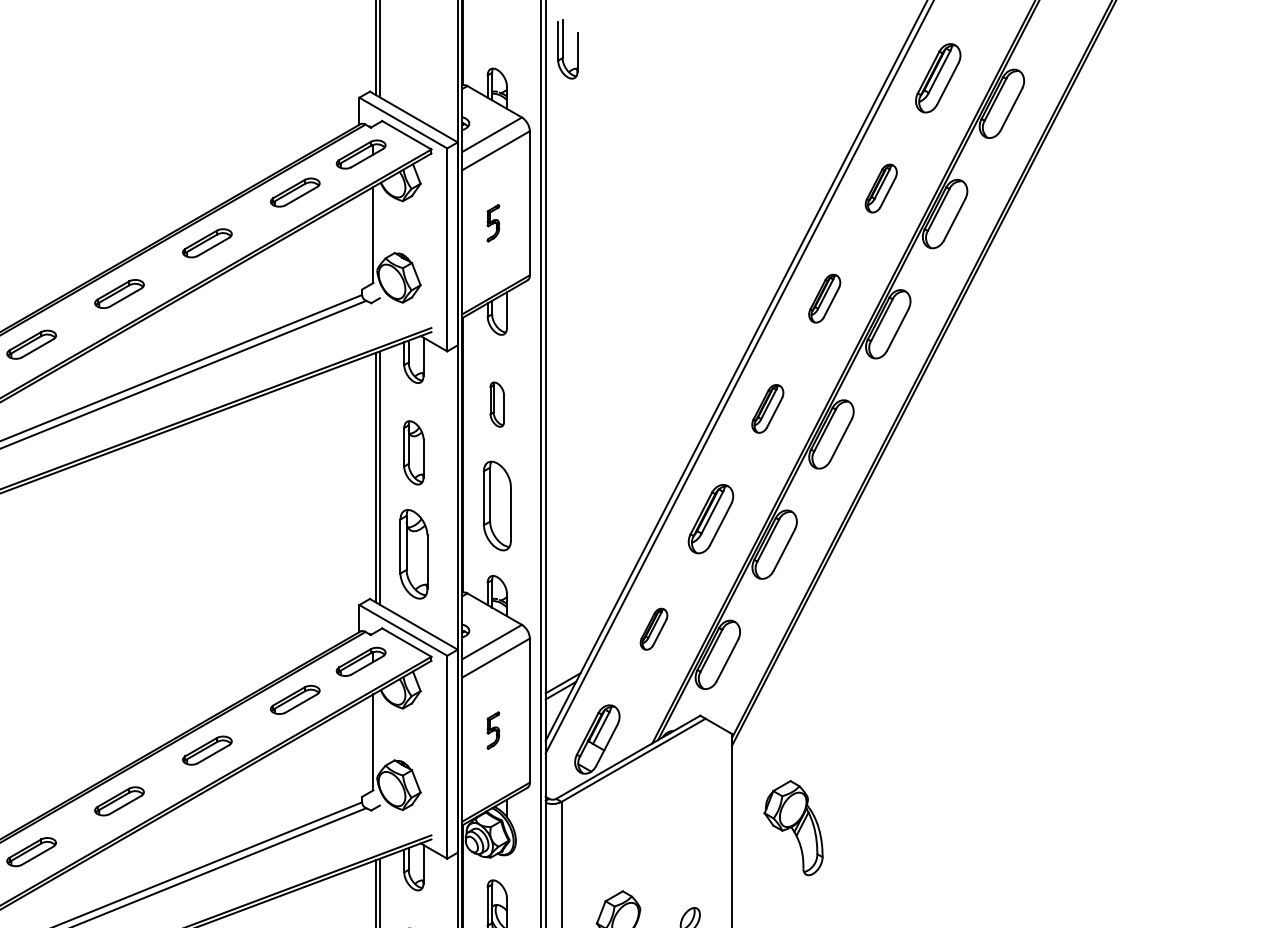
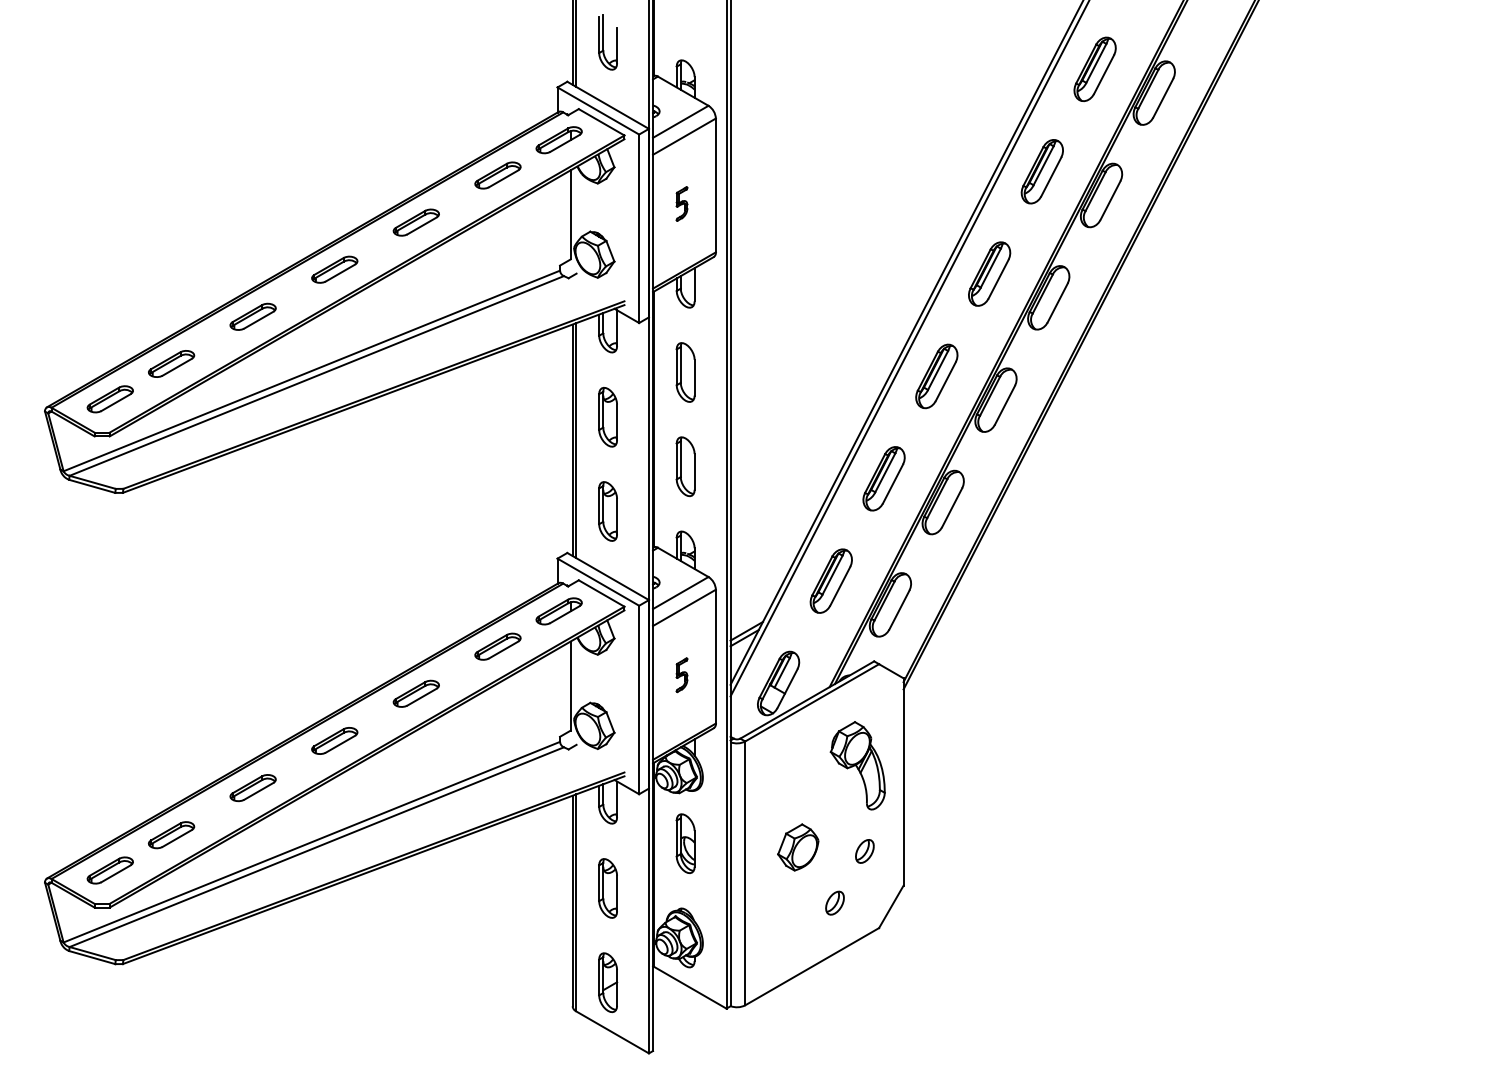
part: (567, 49) -> (607, 42), moved
part: (880, 188) -> (1041, 171), size x1.43
part: (824, 298) -> (989, 273), size x1.43
part: (497, 404) -> (685, 372), size x1.43
part: (767, 408) -> (936, 376), size x1.43
part: (497, 505) -> (685, 466), size x0.71
part: (413, 554) -> (607, 511), size x0.71
part: (653, 628) -> (830, 580), size x1.67
part: (793, 827) -> (857, 765), moved

